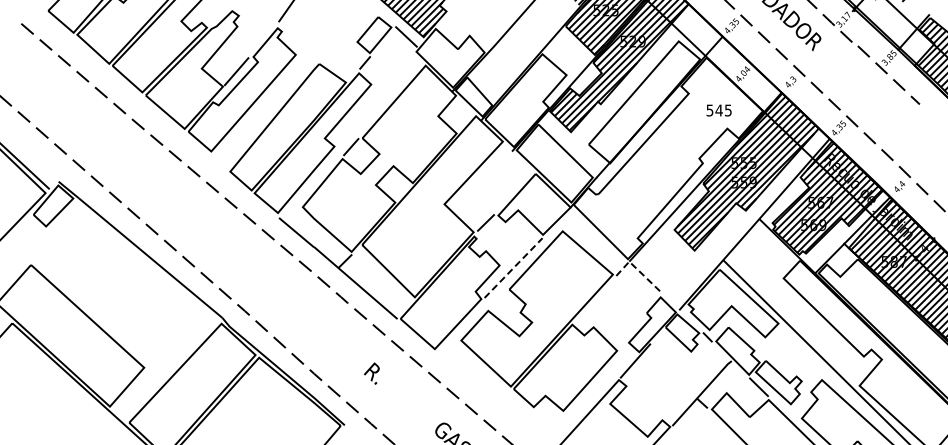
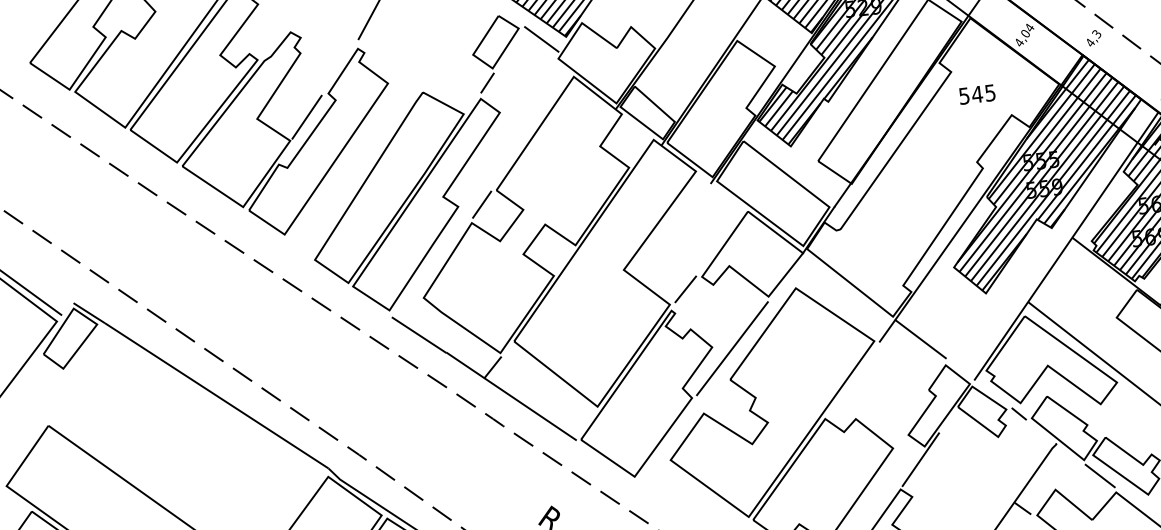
text: (718, 110) -> (976, 94), moved
line: (513, 268) -> (732, 349), dashed -> solid
line: (638, 270) -> (909, 330), dashed -> solid

